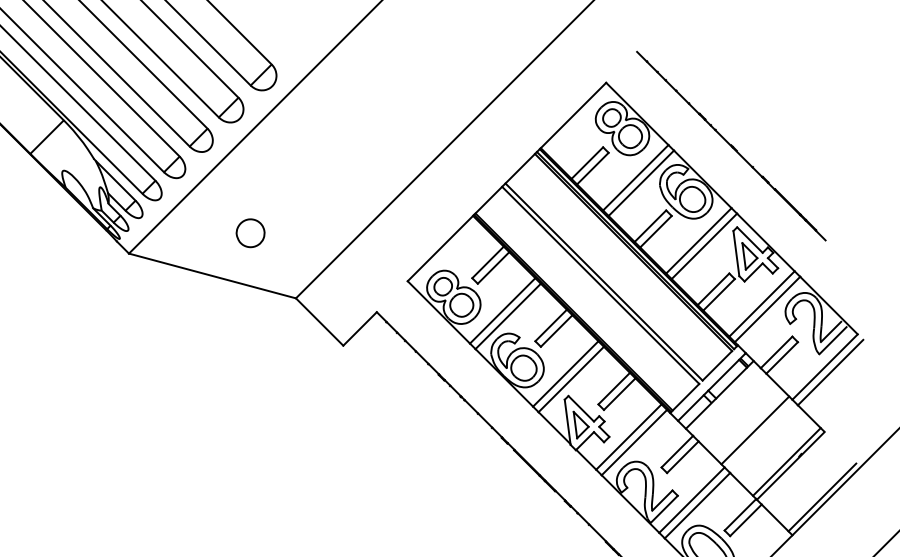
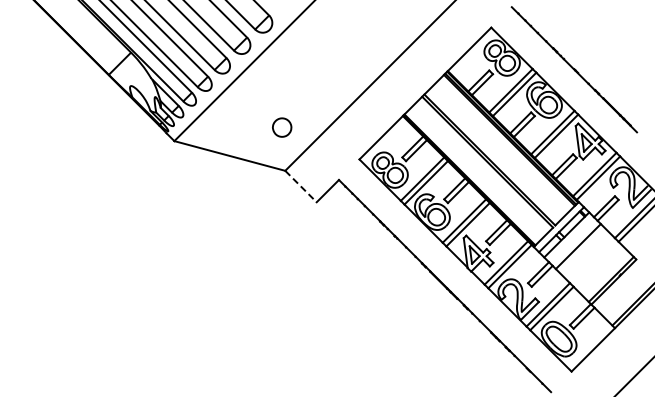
part: (251, 233) -> (282, 127), moved
line: (320, 321) -> (301, 186), solid -> dashed
line: (754, 430) -> (577, 246), moved

